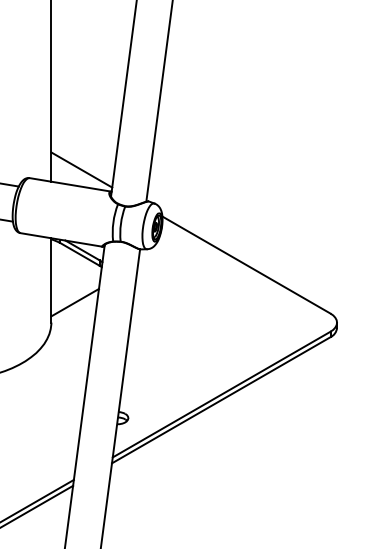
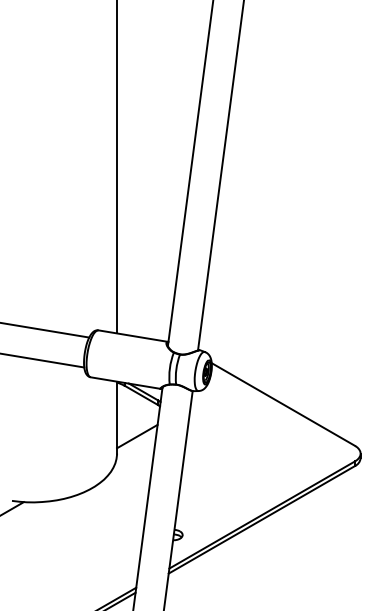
line: (81, 170) -> (142, 323), removed

